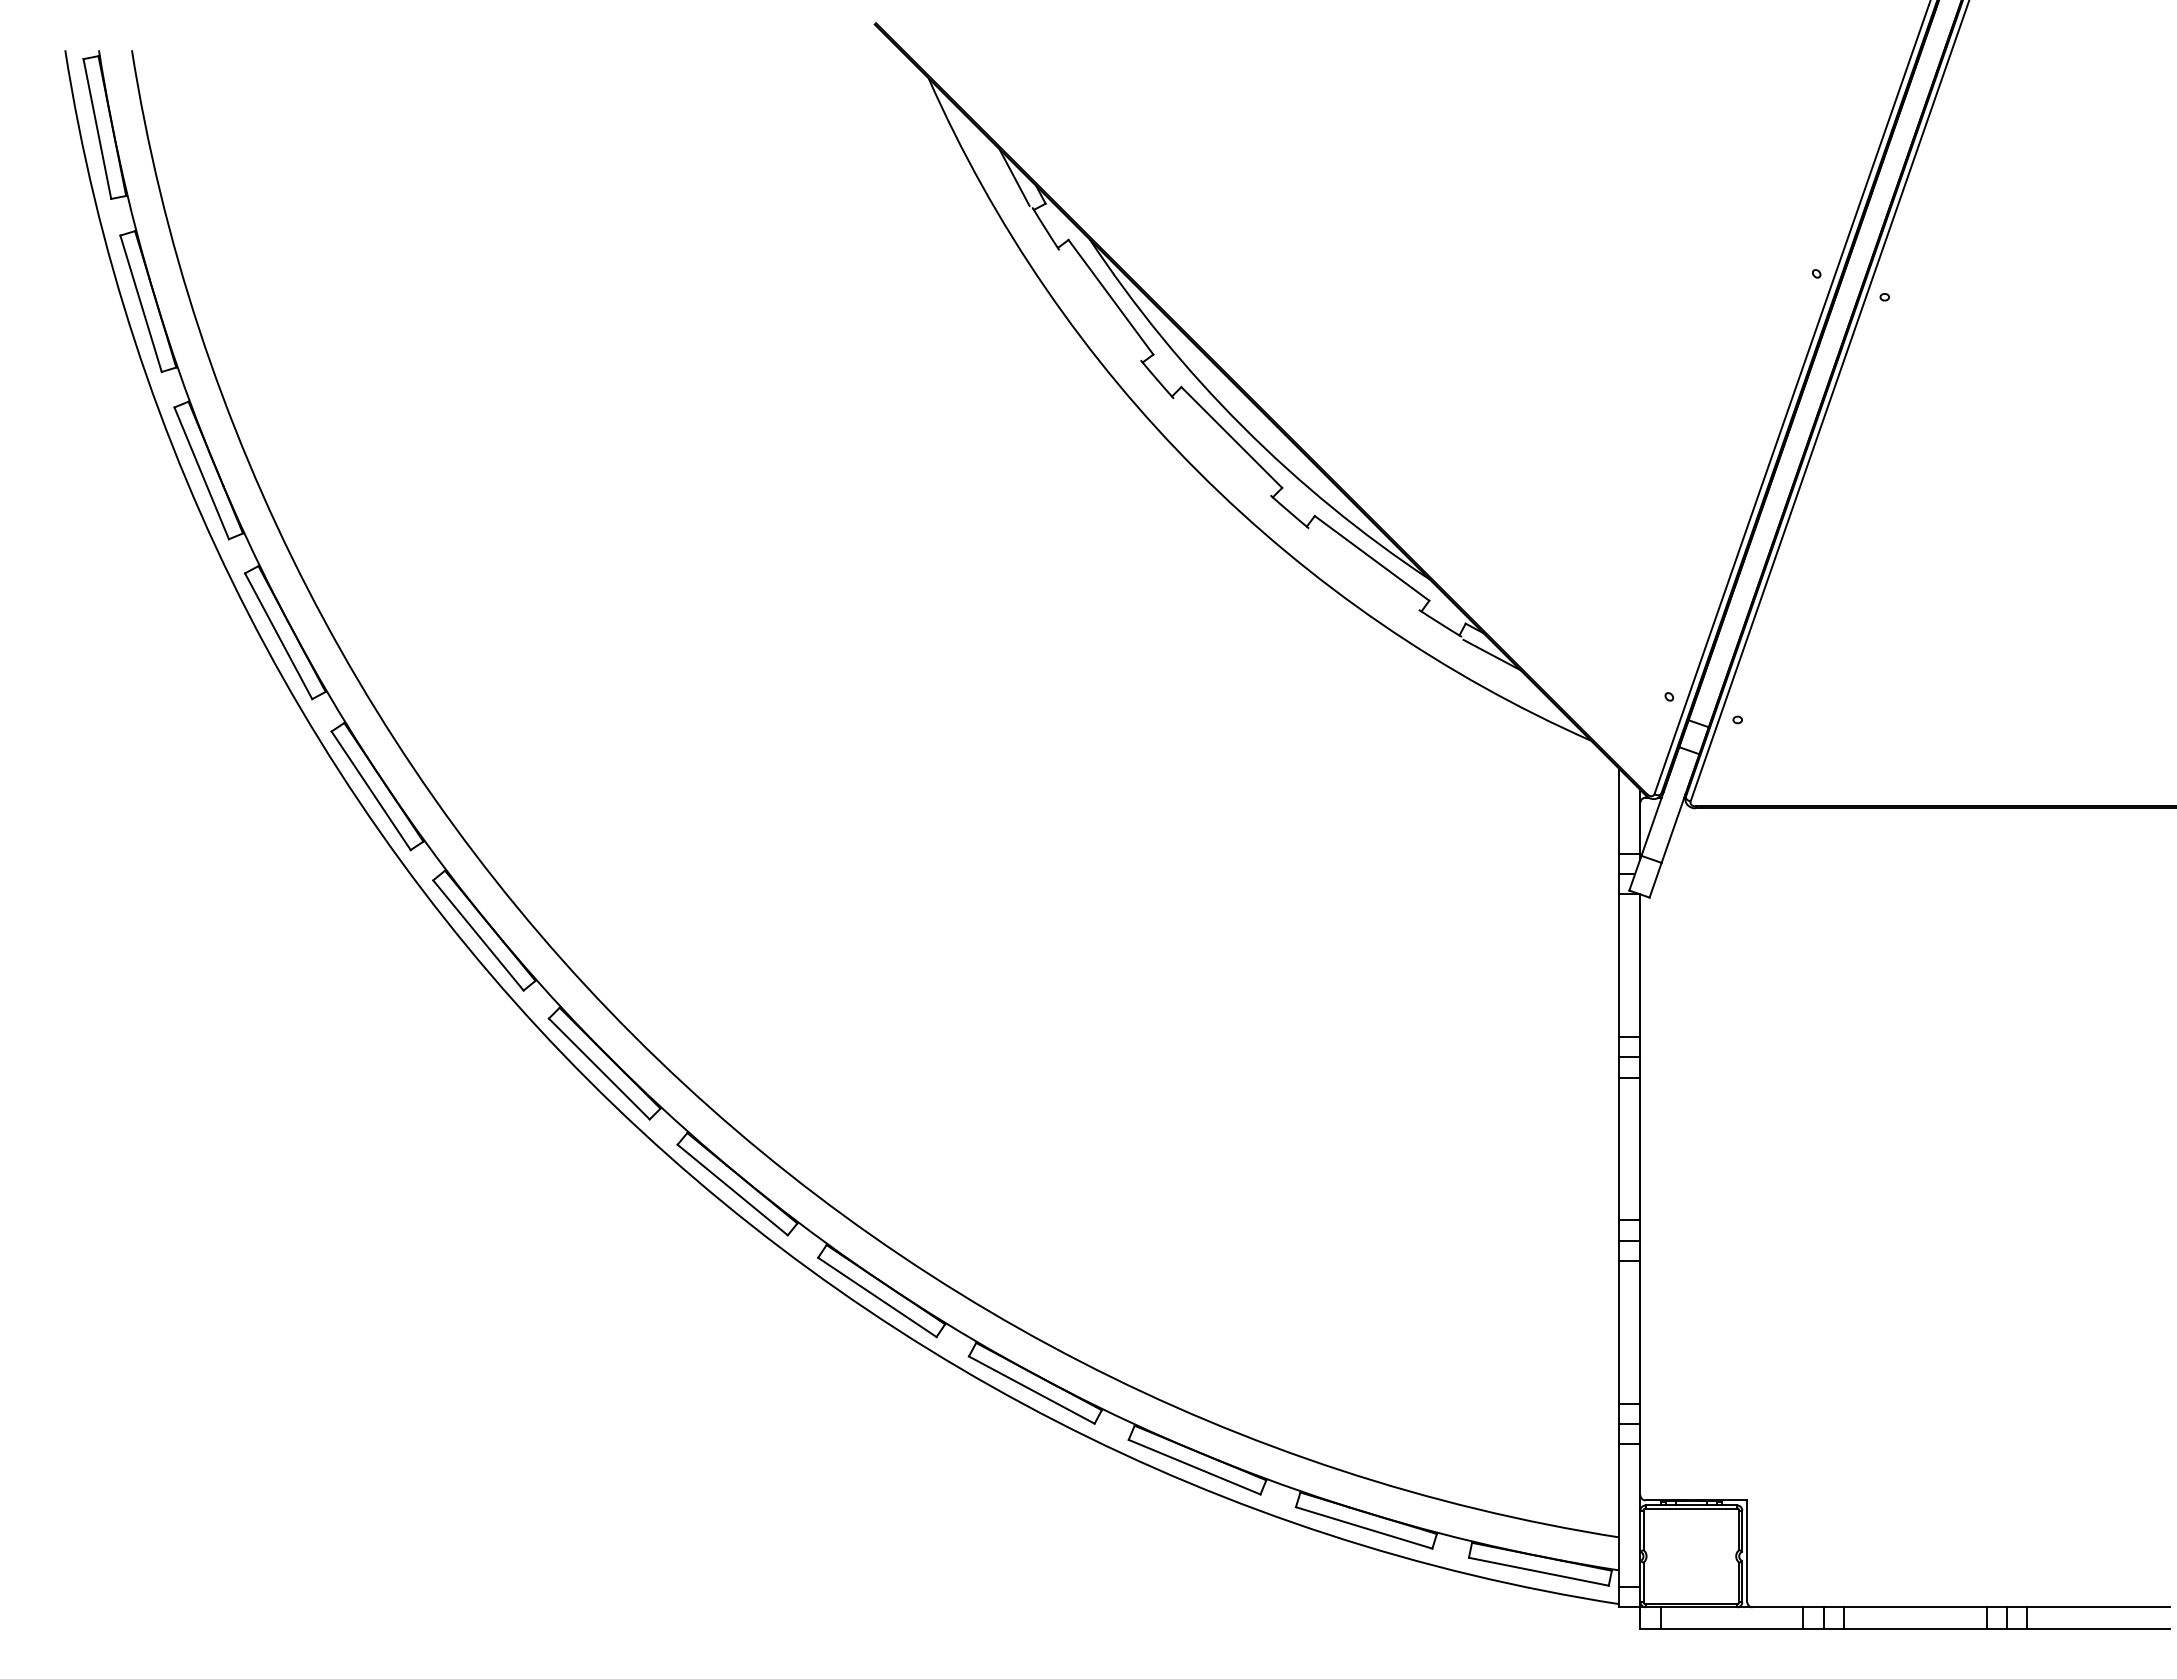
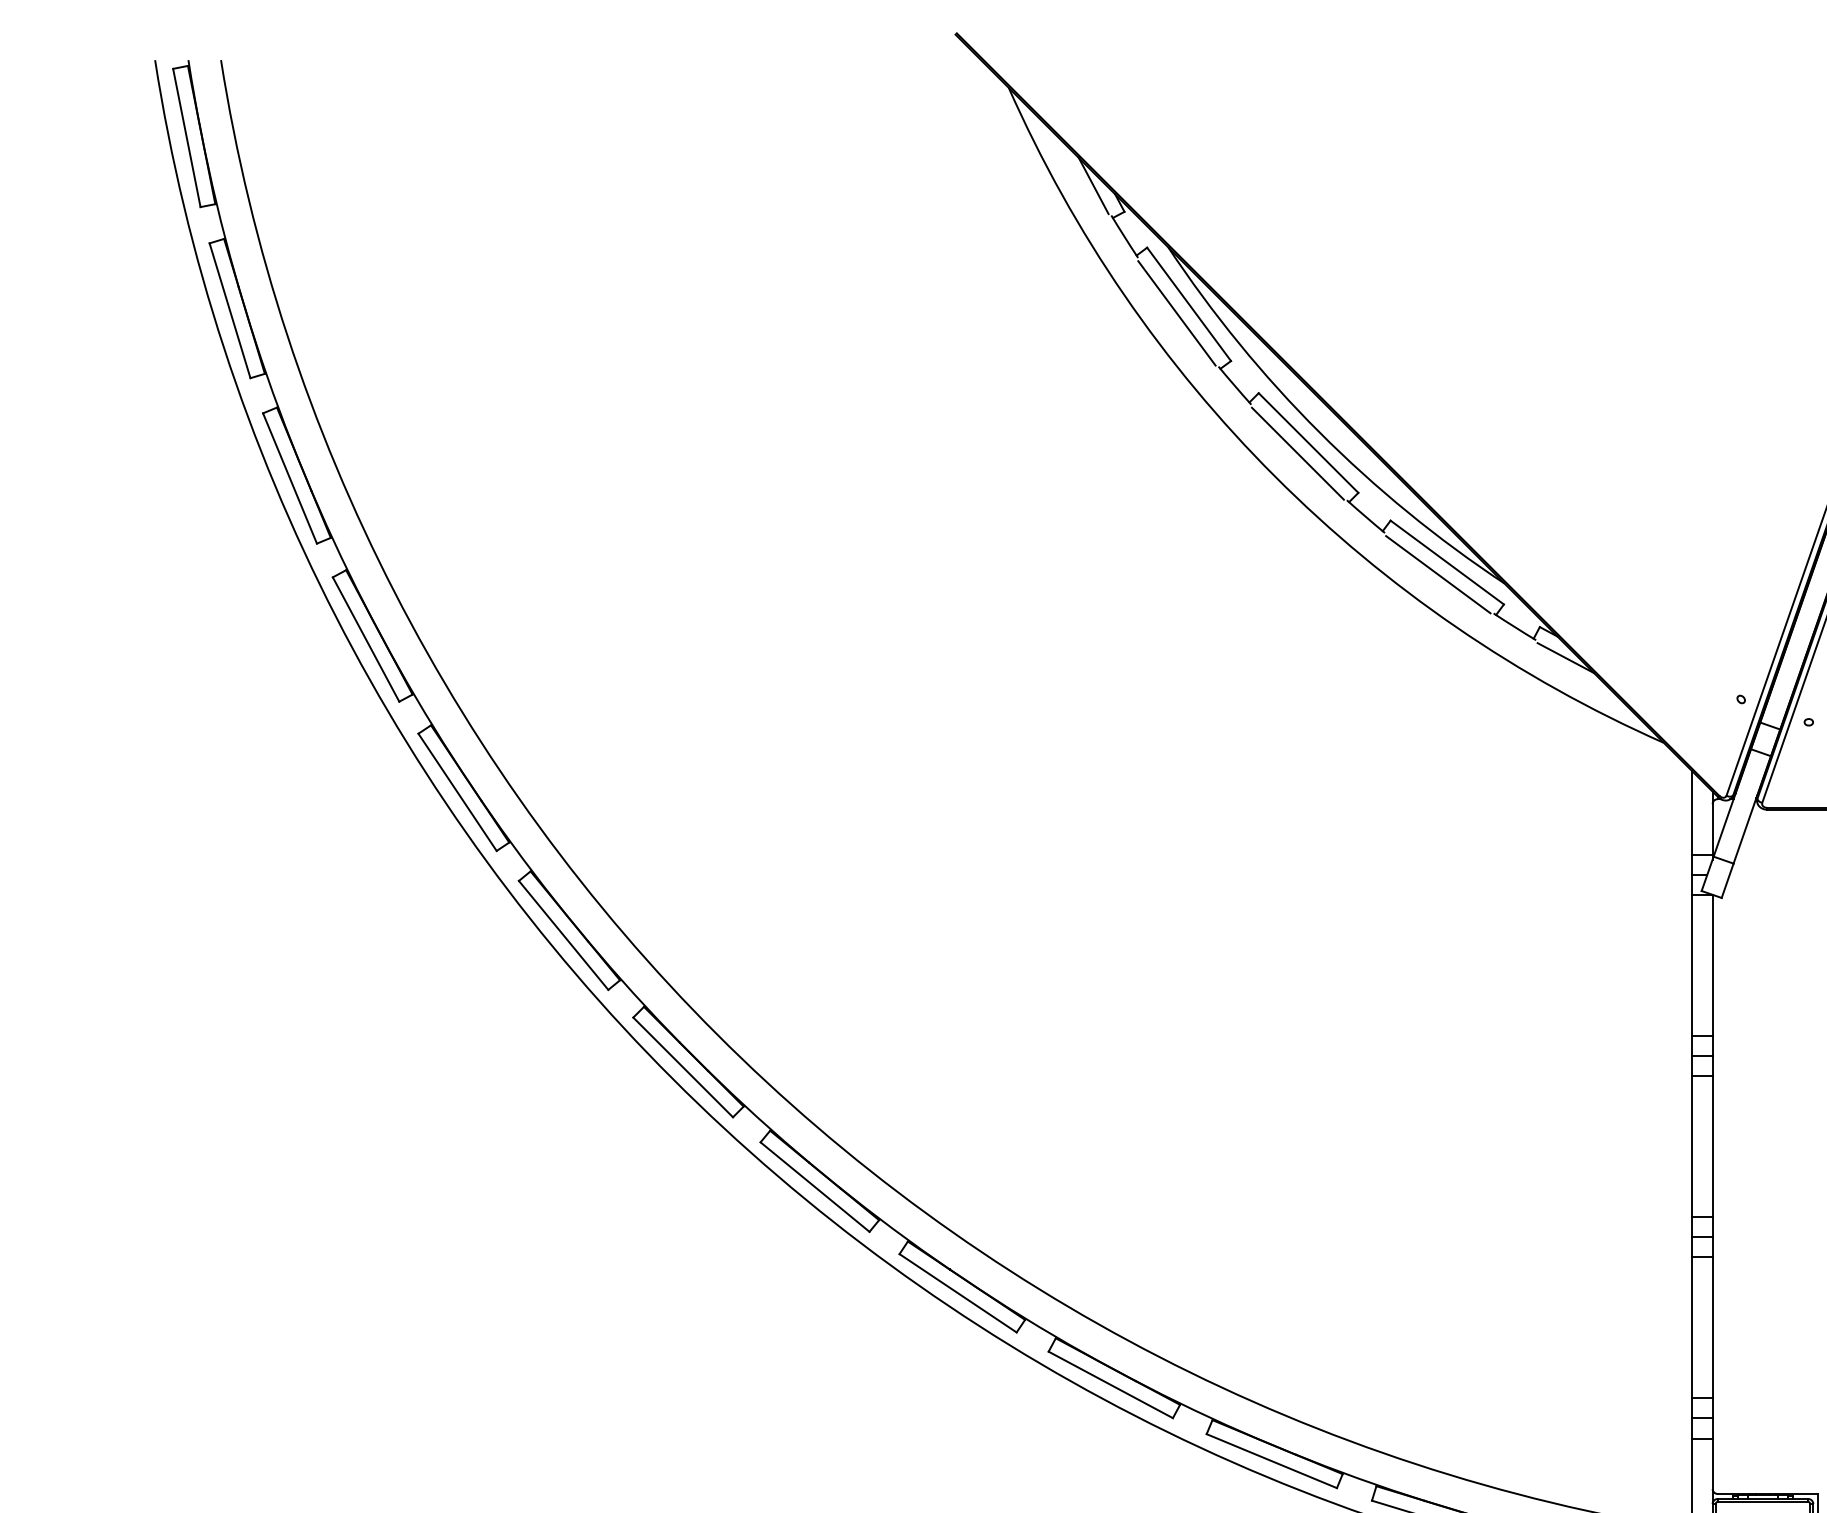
line: (1098, 306) -> (1176, 313), added
line: (1220, 447) -> (1297, 452), added
line: (1362, 570) -> (1437, 574), added

